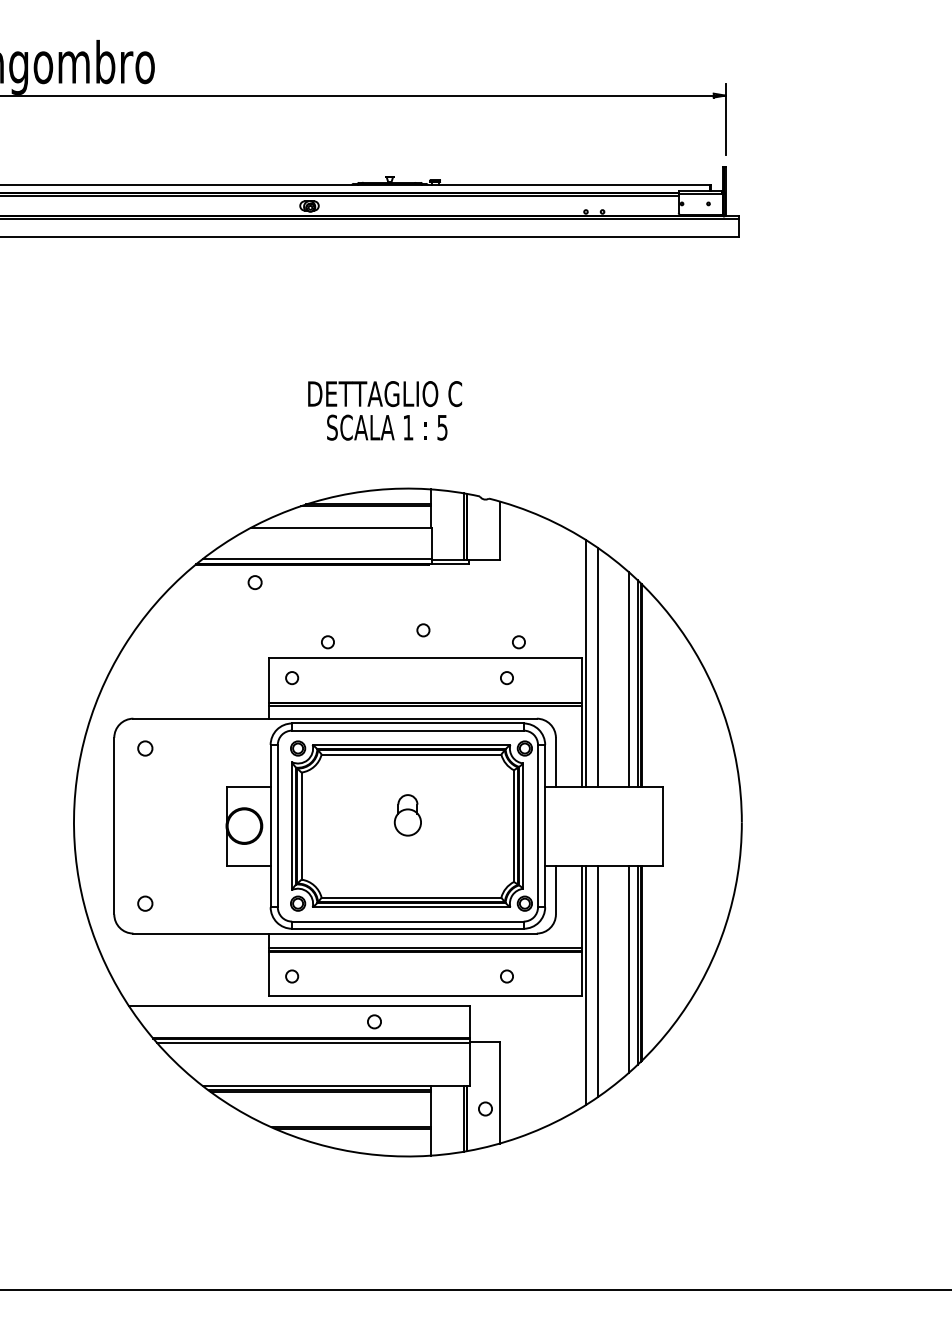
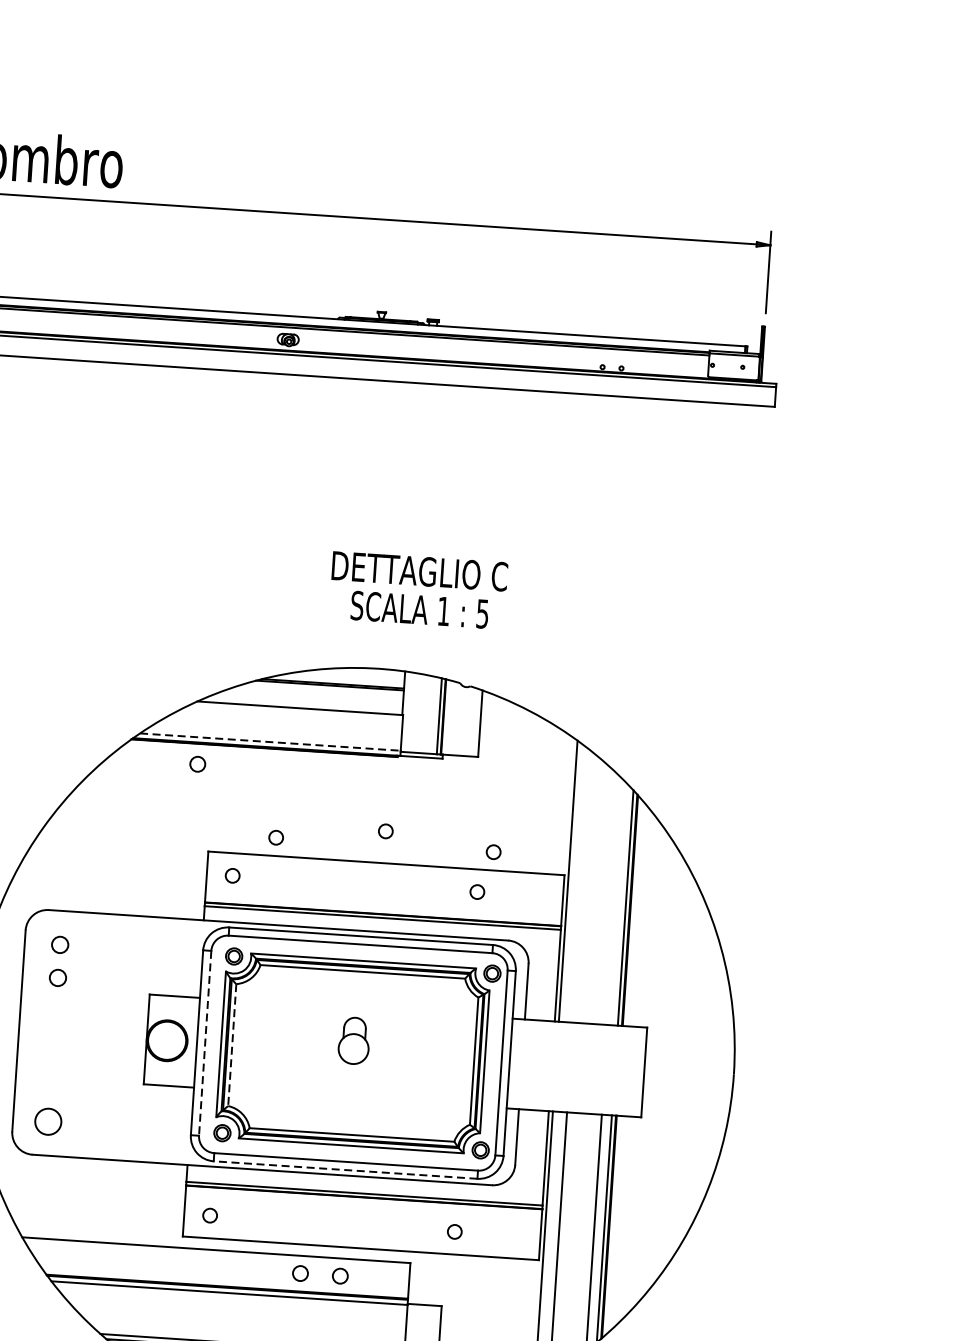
text: (385, 410) -> (419, 590), moved
line: (317, 558) -> (270, 741), solid -> dashed
line: (598, 667) -> (582, 886), removed
line: (628, 679) -> (615, 902), removed
circle: (145, 777) -> (58, 977), added
line: (277, 826) -> (204, 1043), solid -> dashed
line: (301, 826) -> (232, 1045), solid -> dashed
circle: (145, 903) -> (48, 1121), size x1.6
line: (407, 928) -> (345, 1169), solid -> dashed
circle: (409, 1021) -> (340, 1275), added

